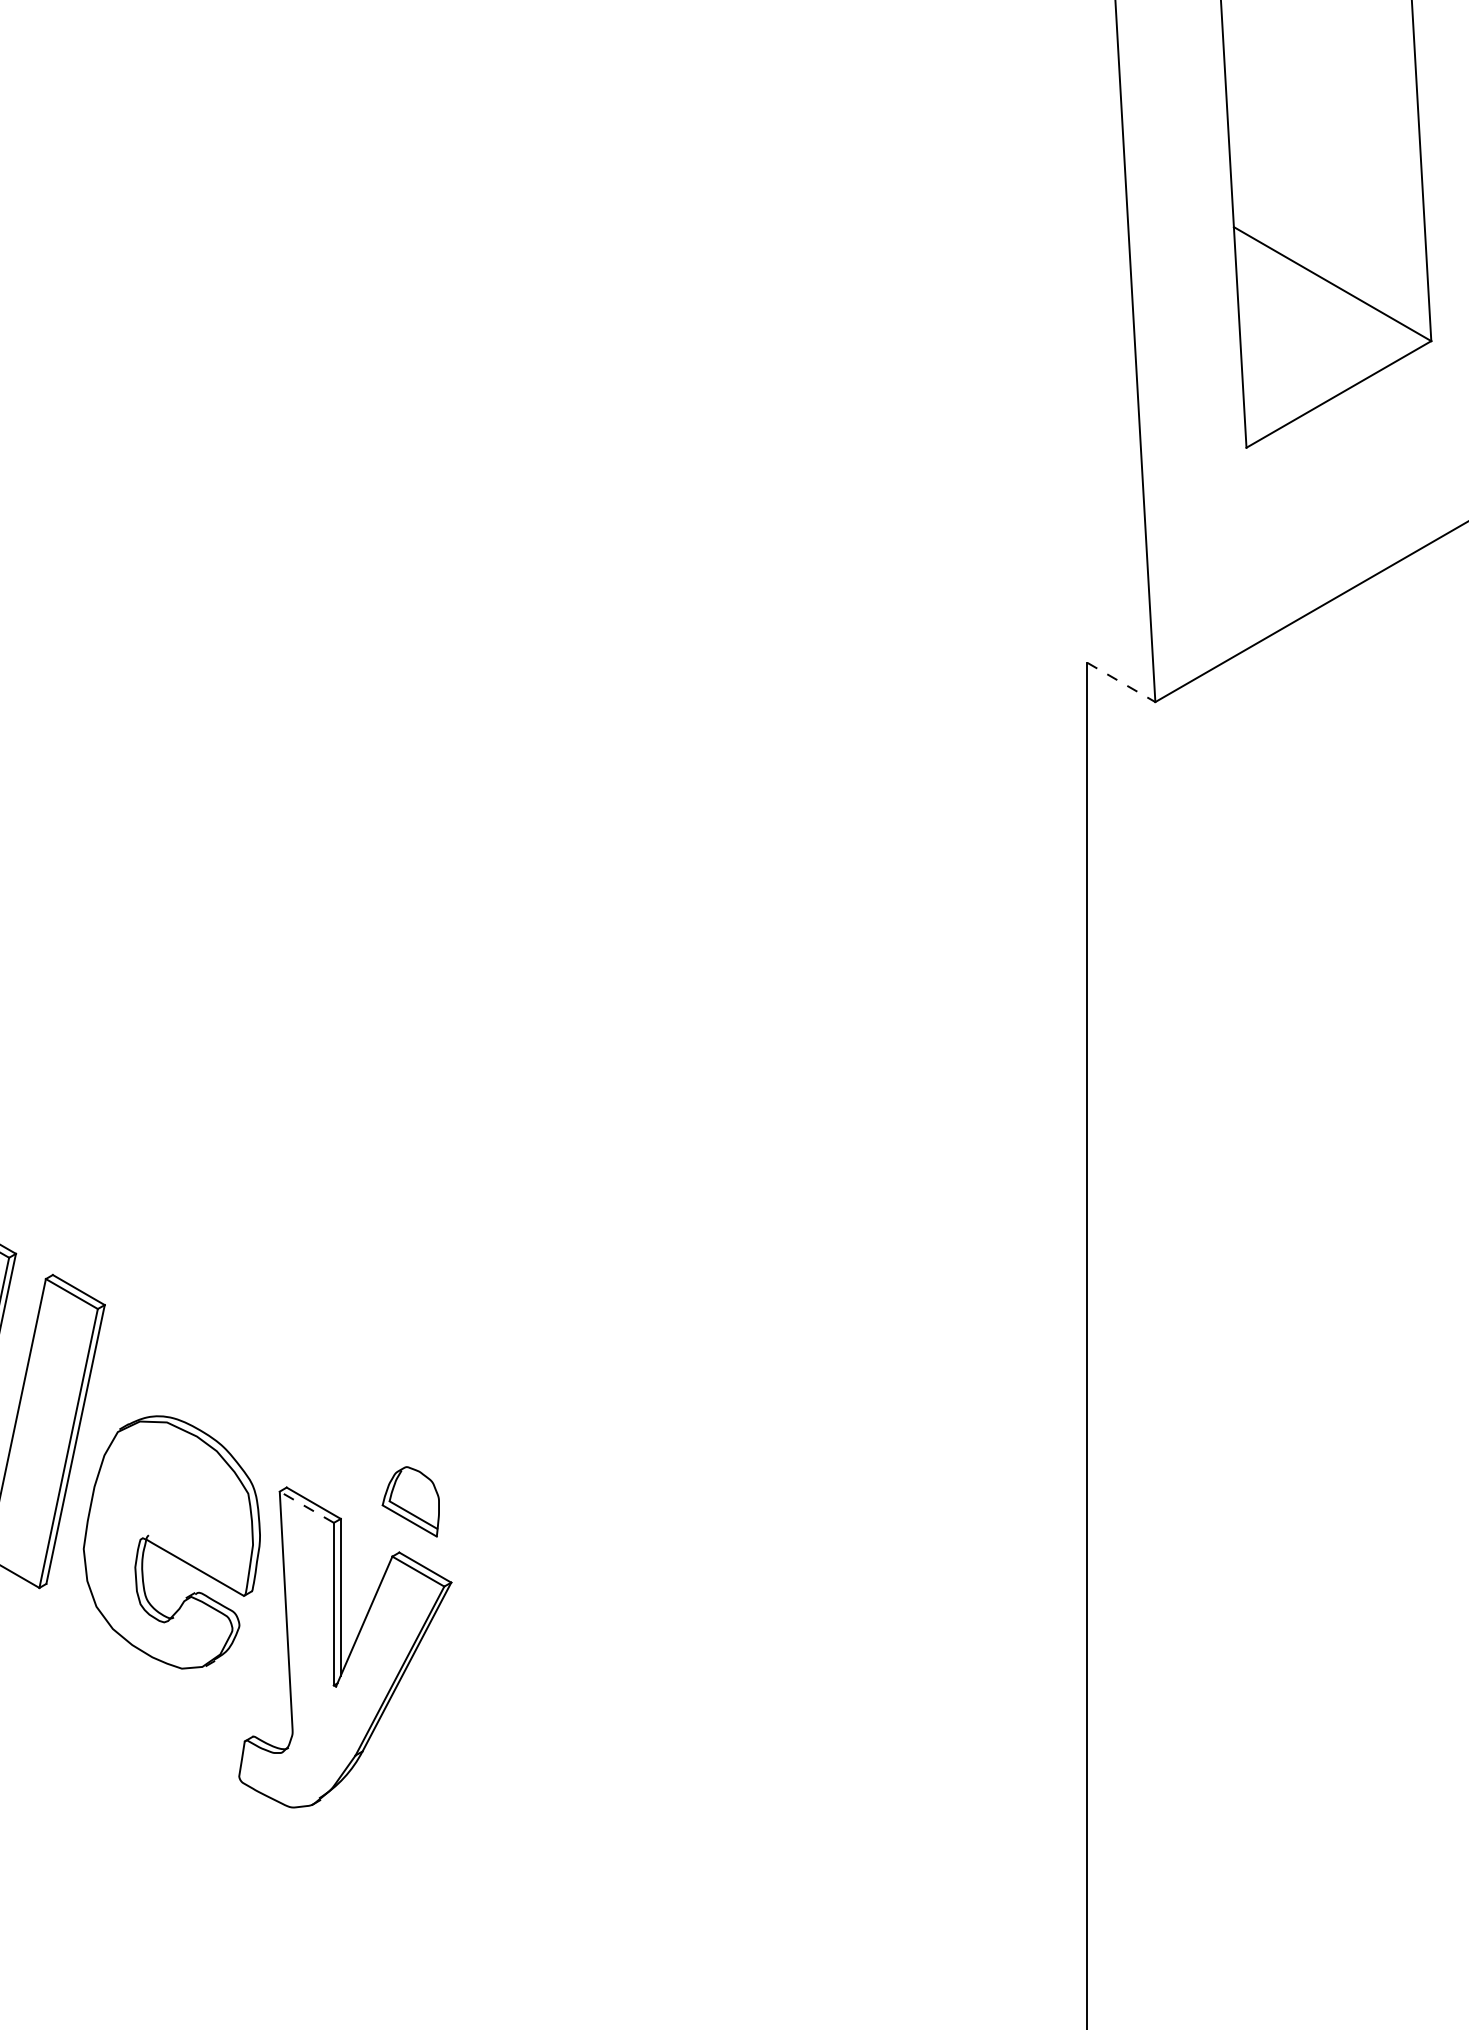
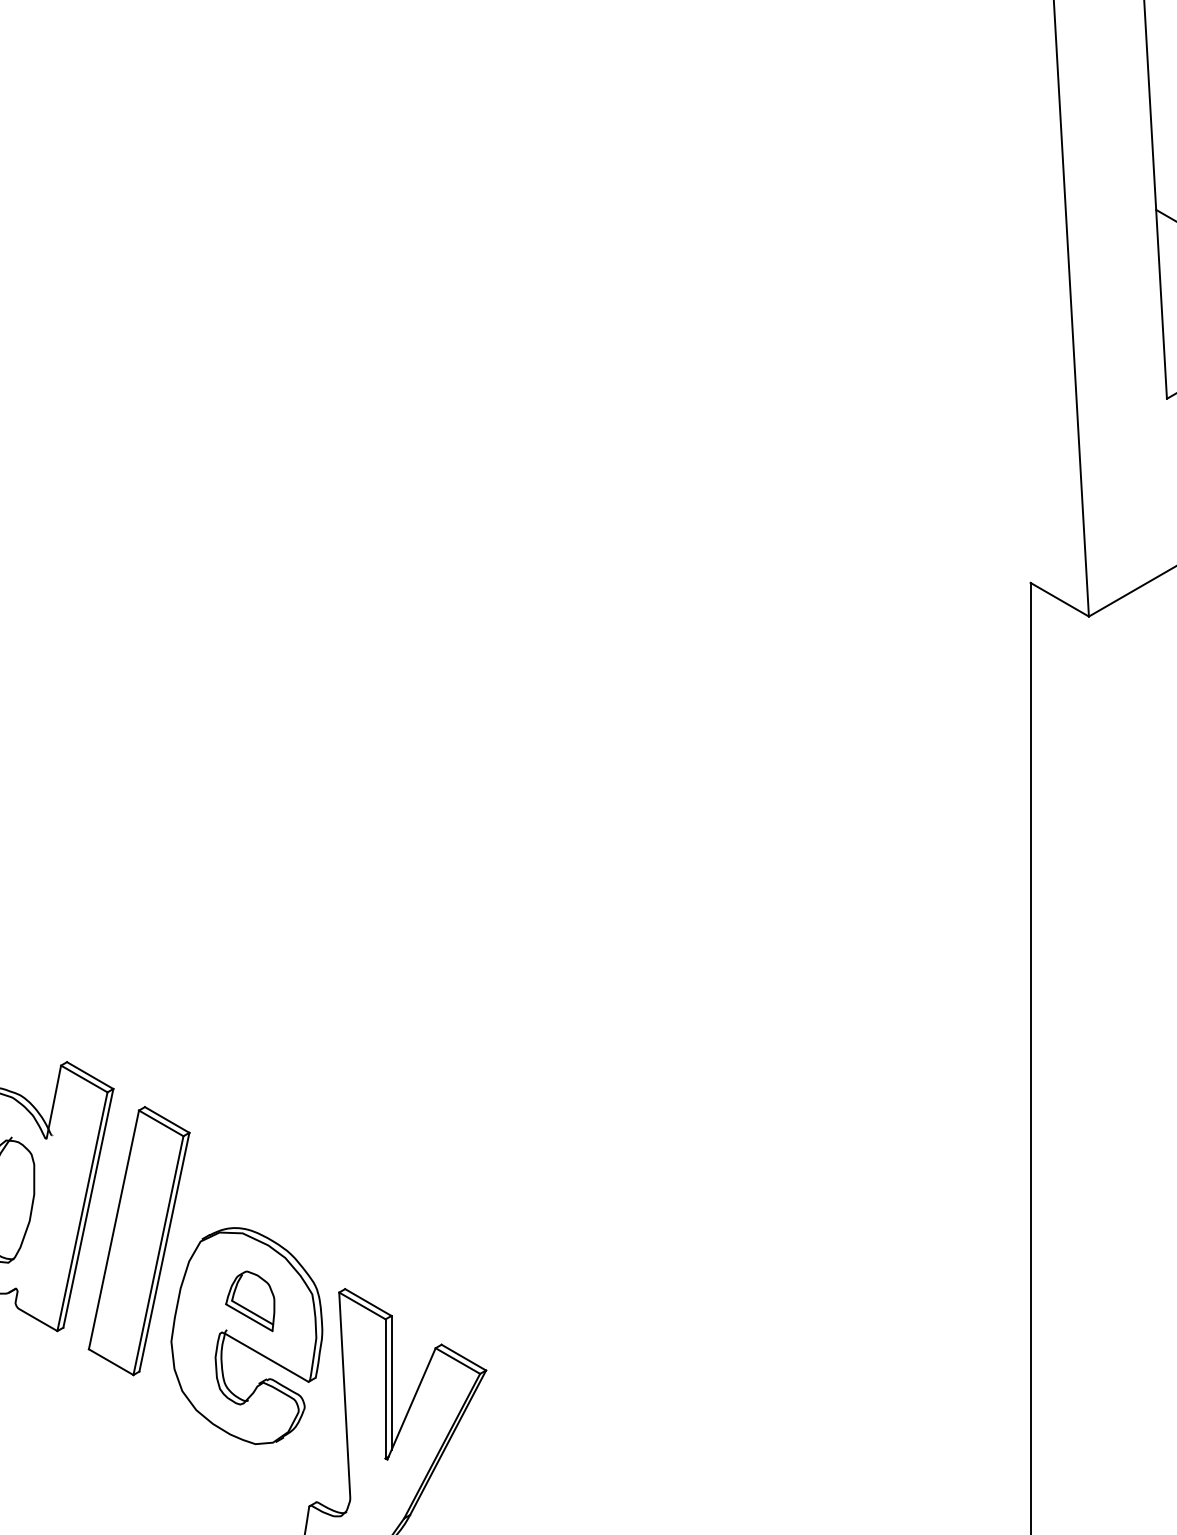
line: (1121, 682) -> (1059, 599), dashed -> solid
part: (410, 1501) -> (249, 1301), moved
line: (306, 1506) -> (362, 1305), dashed -> solid

